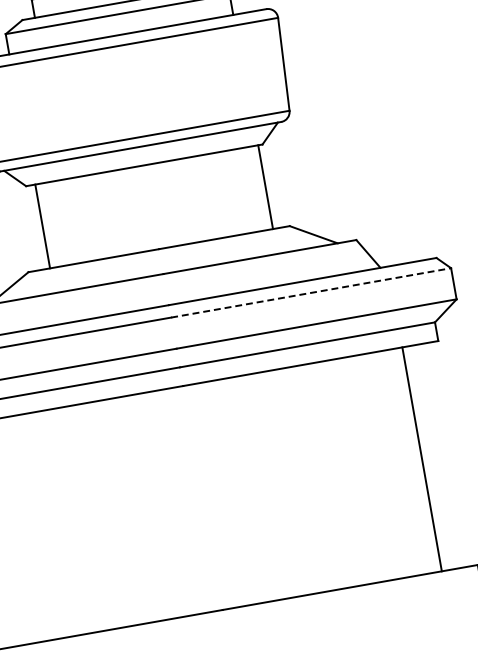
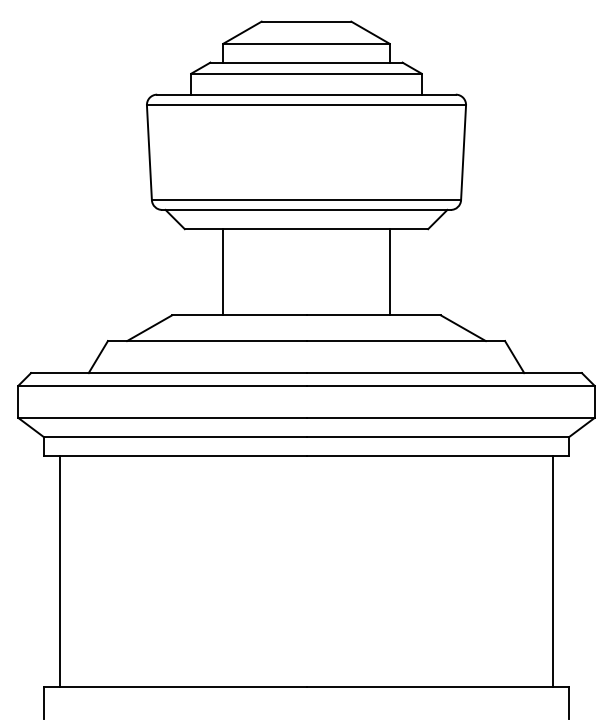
line: (265, 187) -> (389, 272), moved
line: (42, 226) -> (223, 272), moved
line: (311, 292) -> (451, 385), dashed -> solid
line: (422, 459) -> (553, 571), moved

